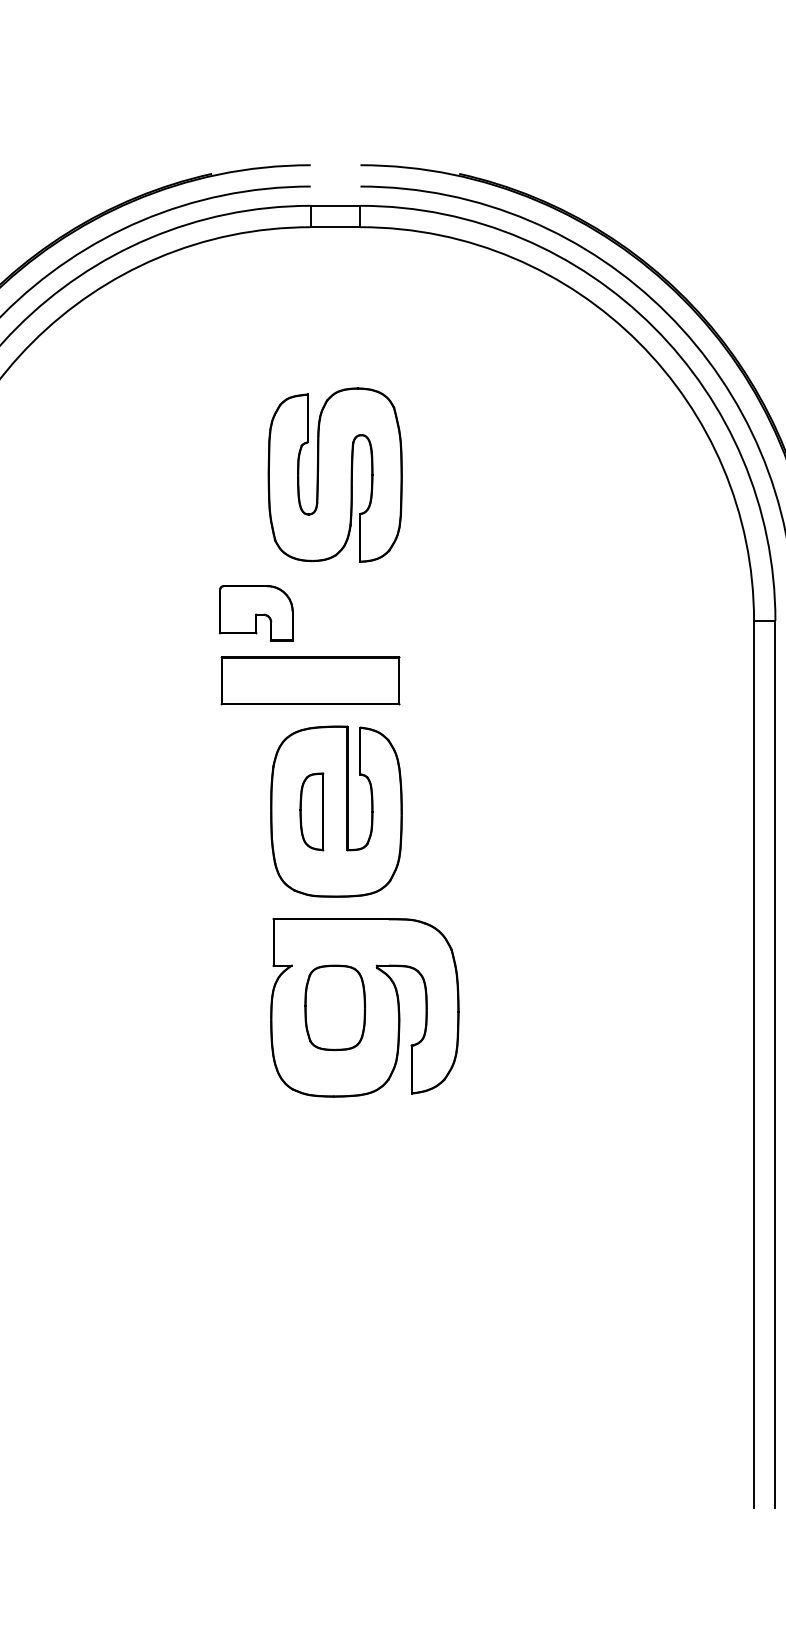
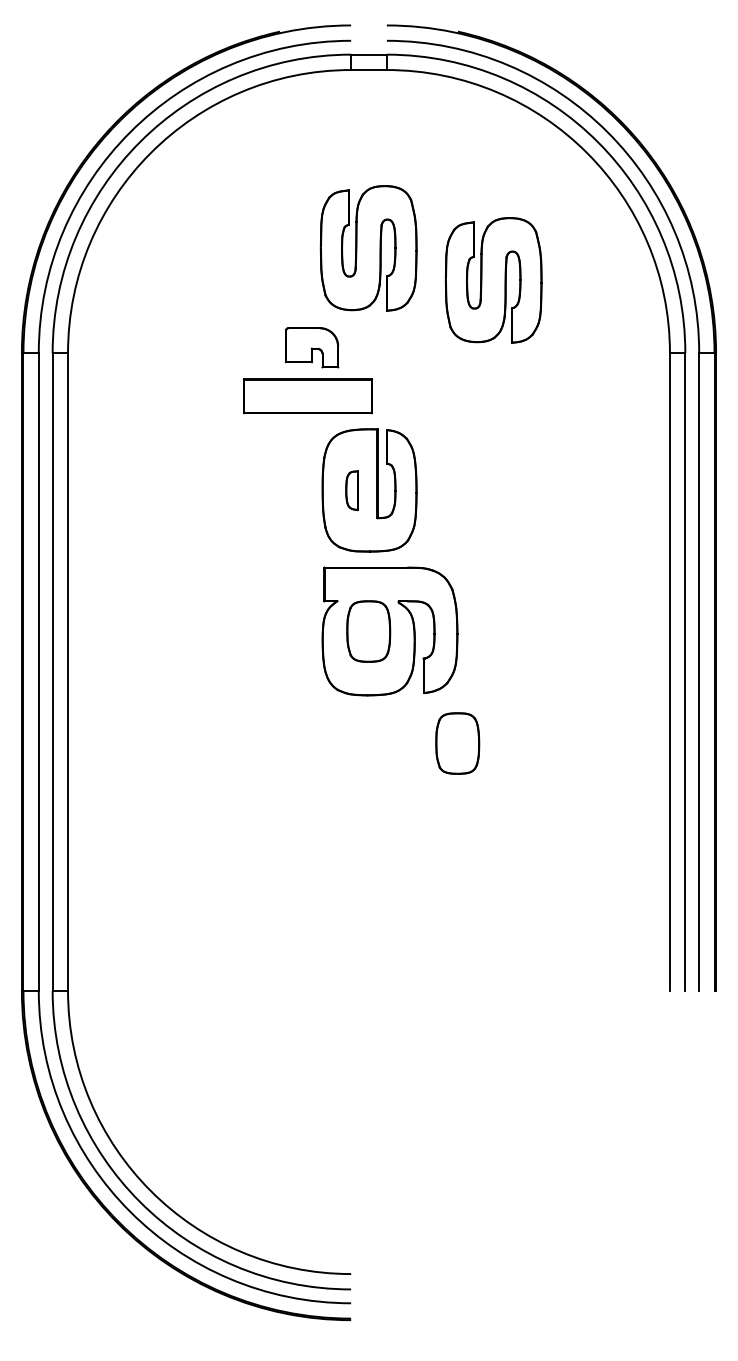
part: (508, 519) -> (493, 280), added
part: (309, 681) -> (307, 396), moved
part: (311, 811) -> (351, 490), size x0.7
part: (458, 1163) -> (457, 743), added

